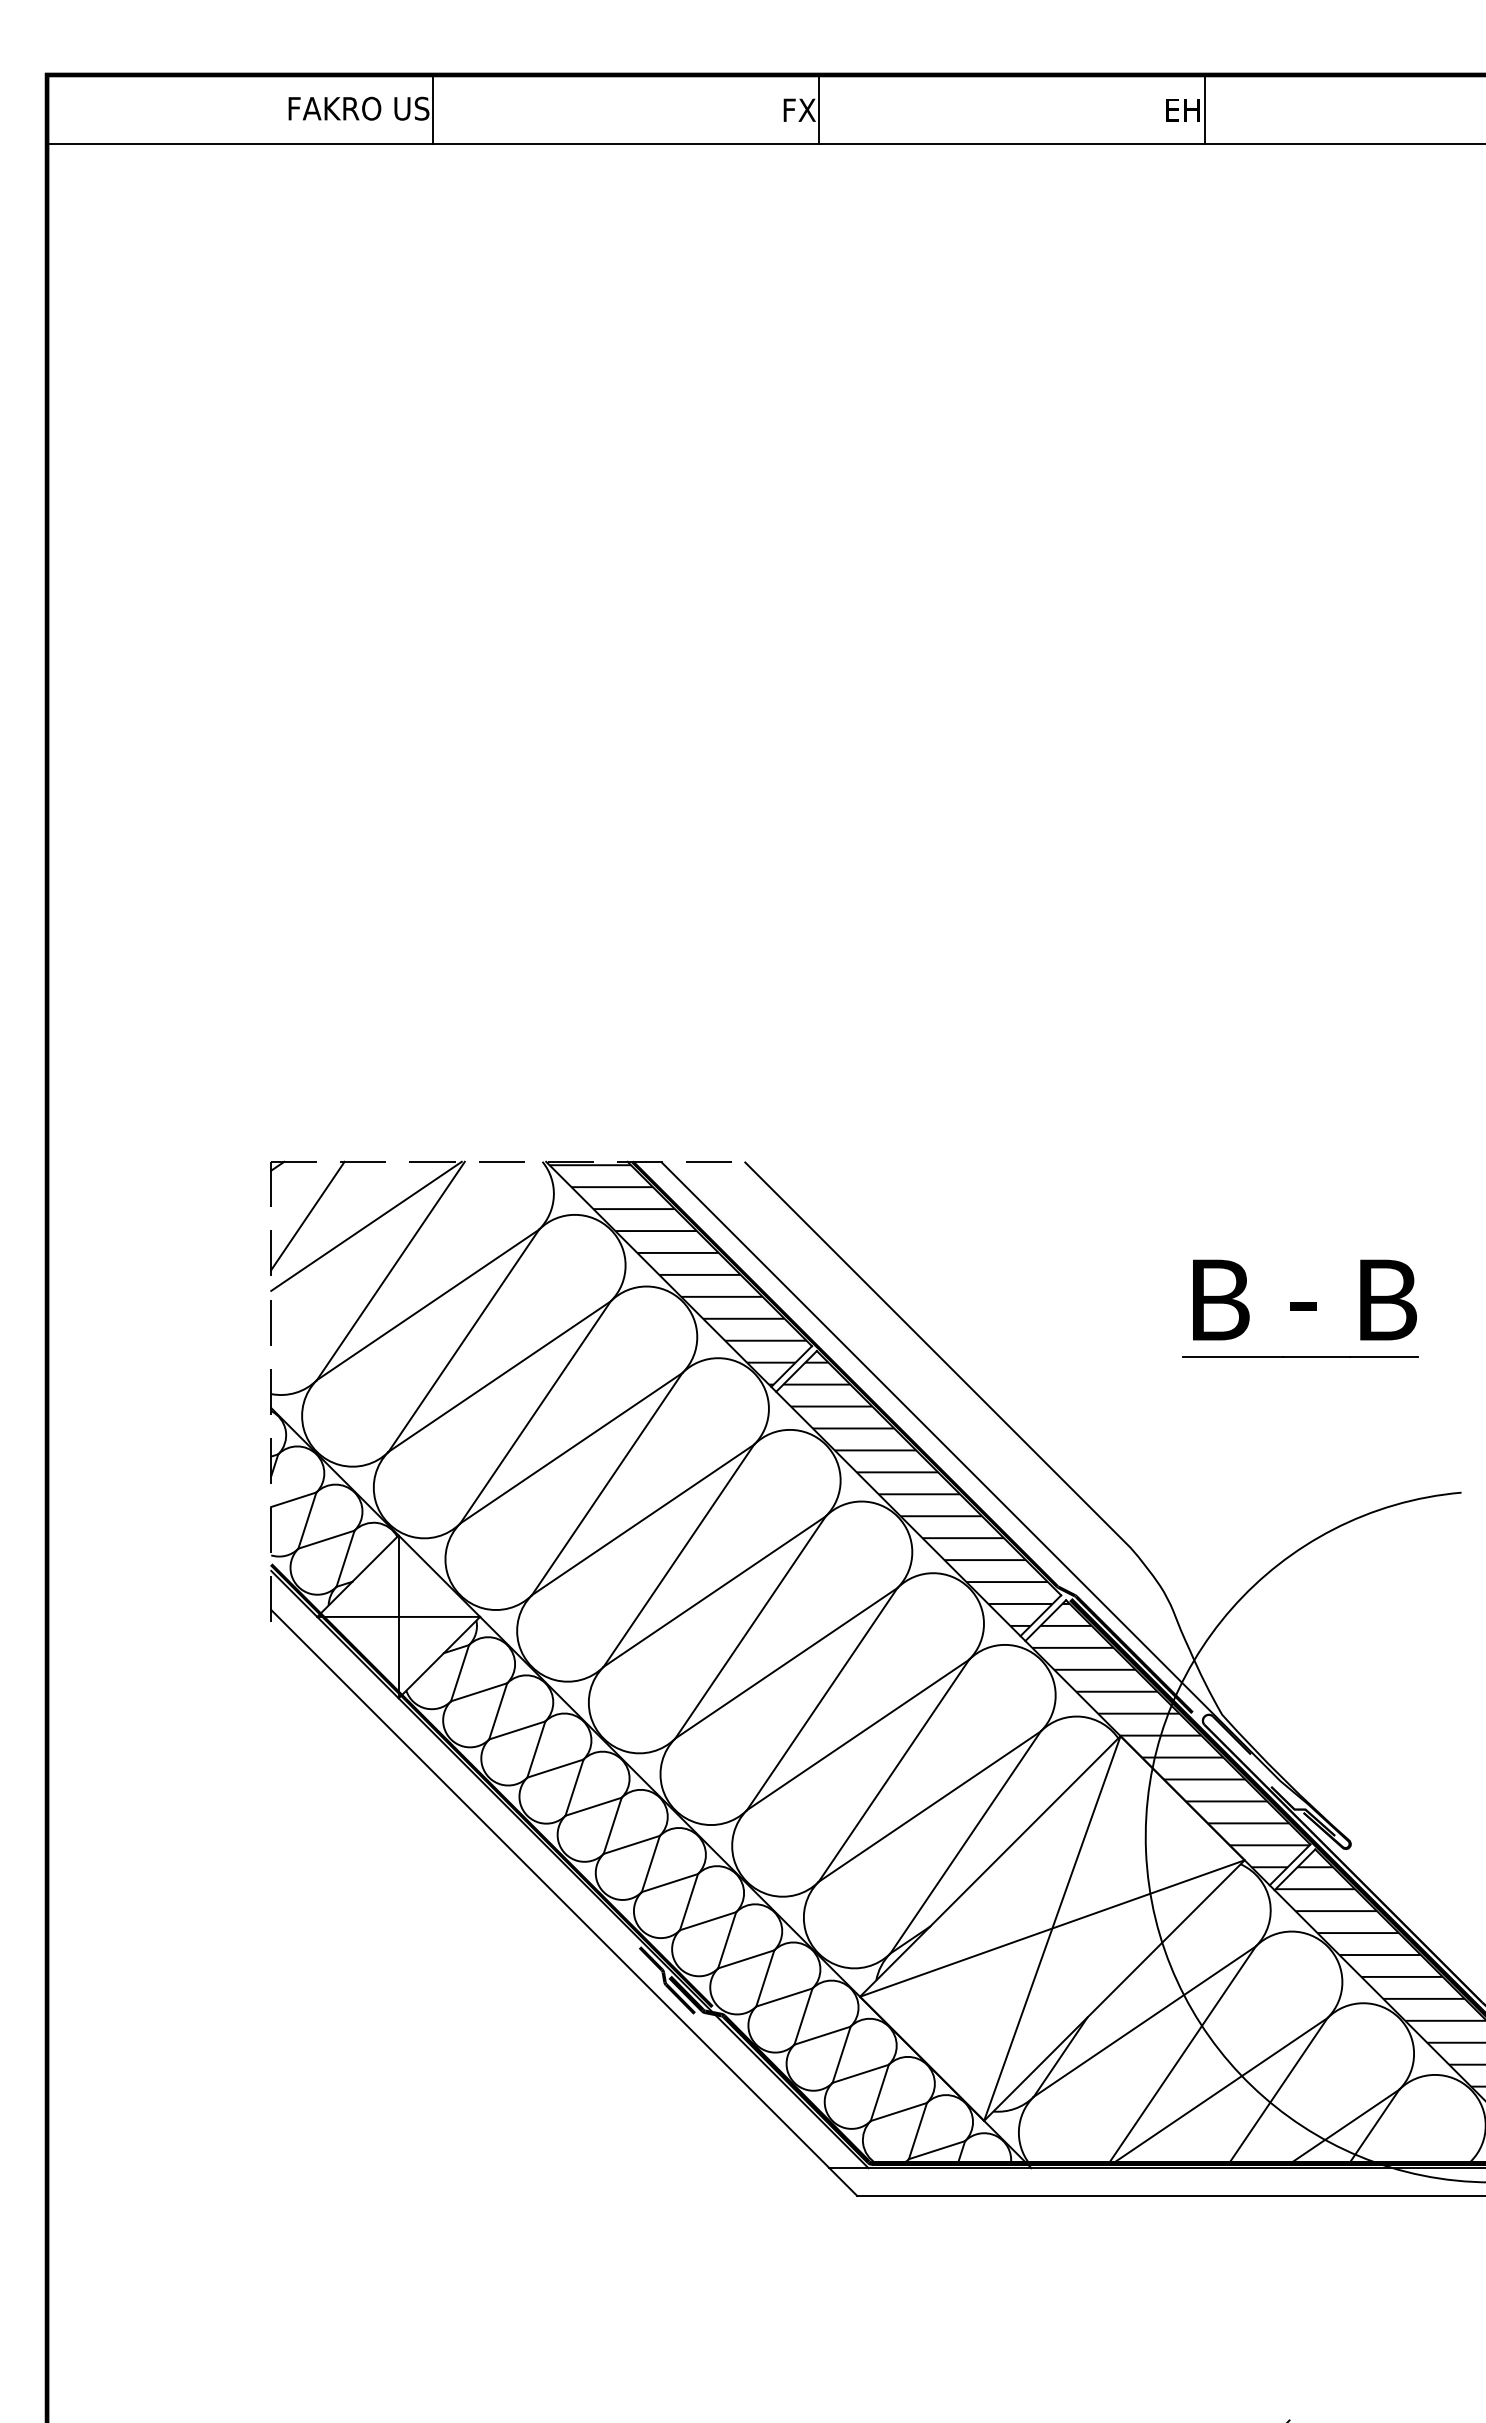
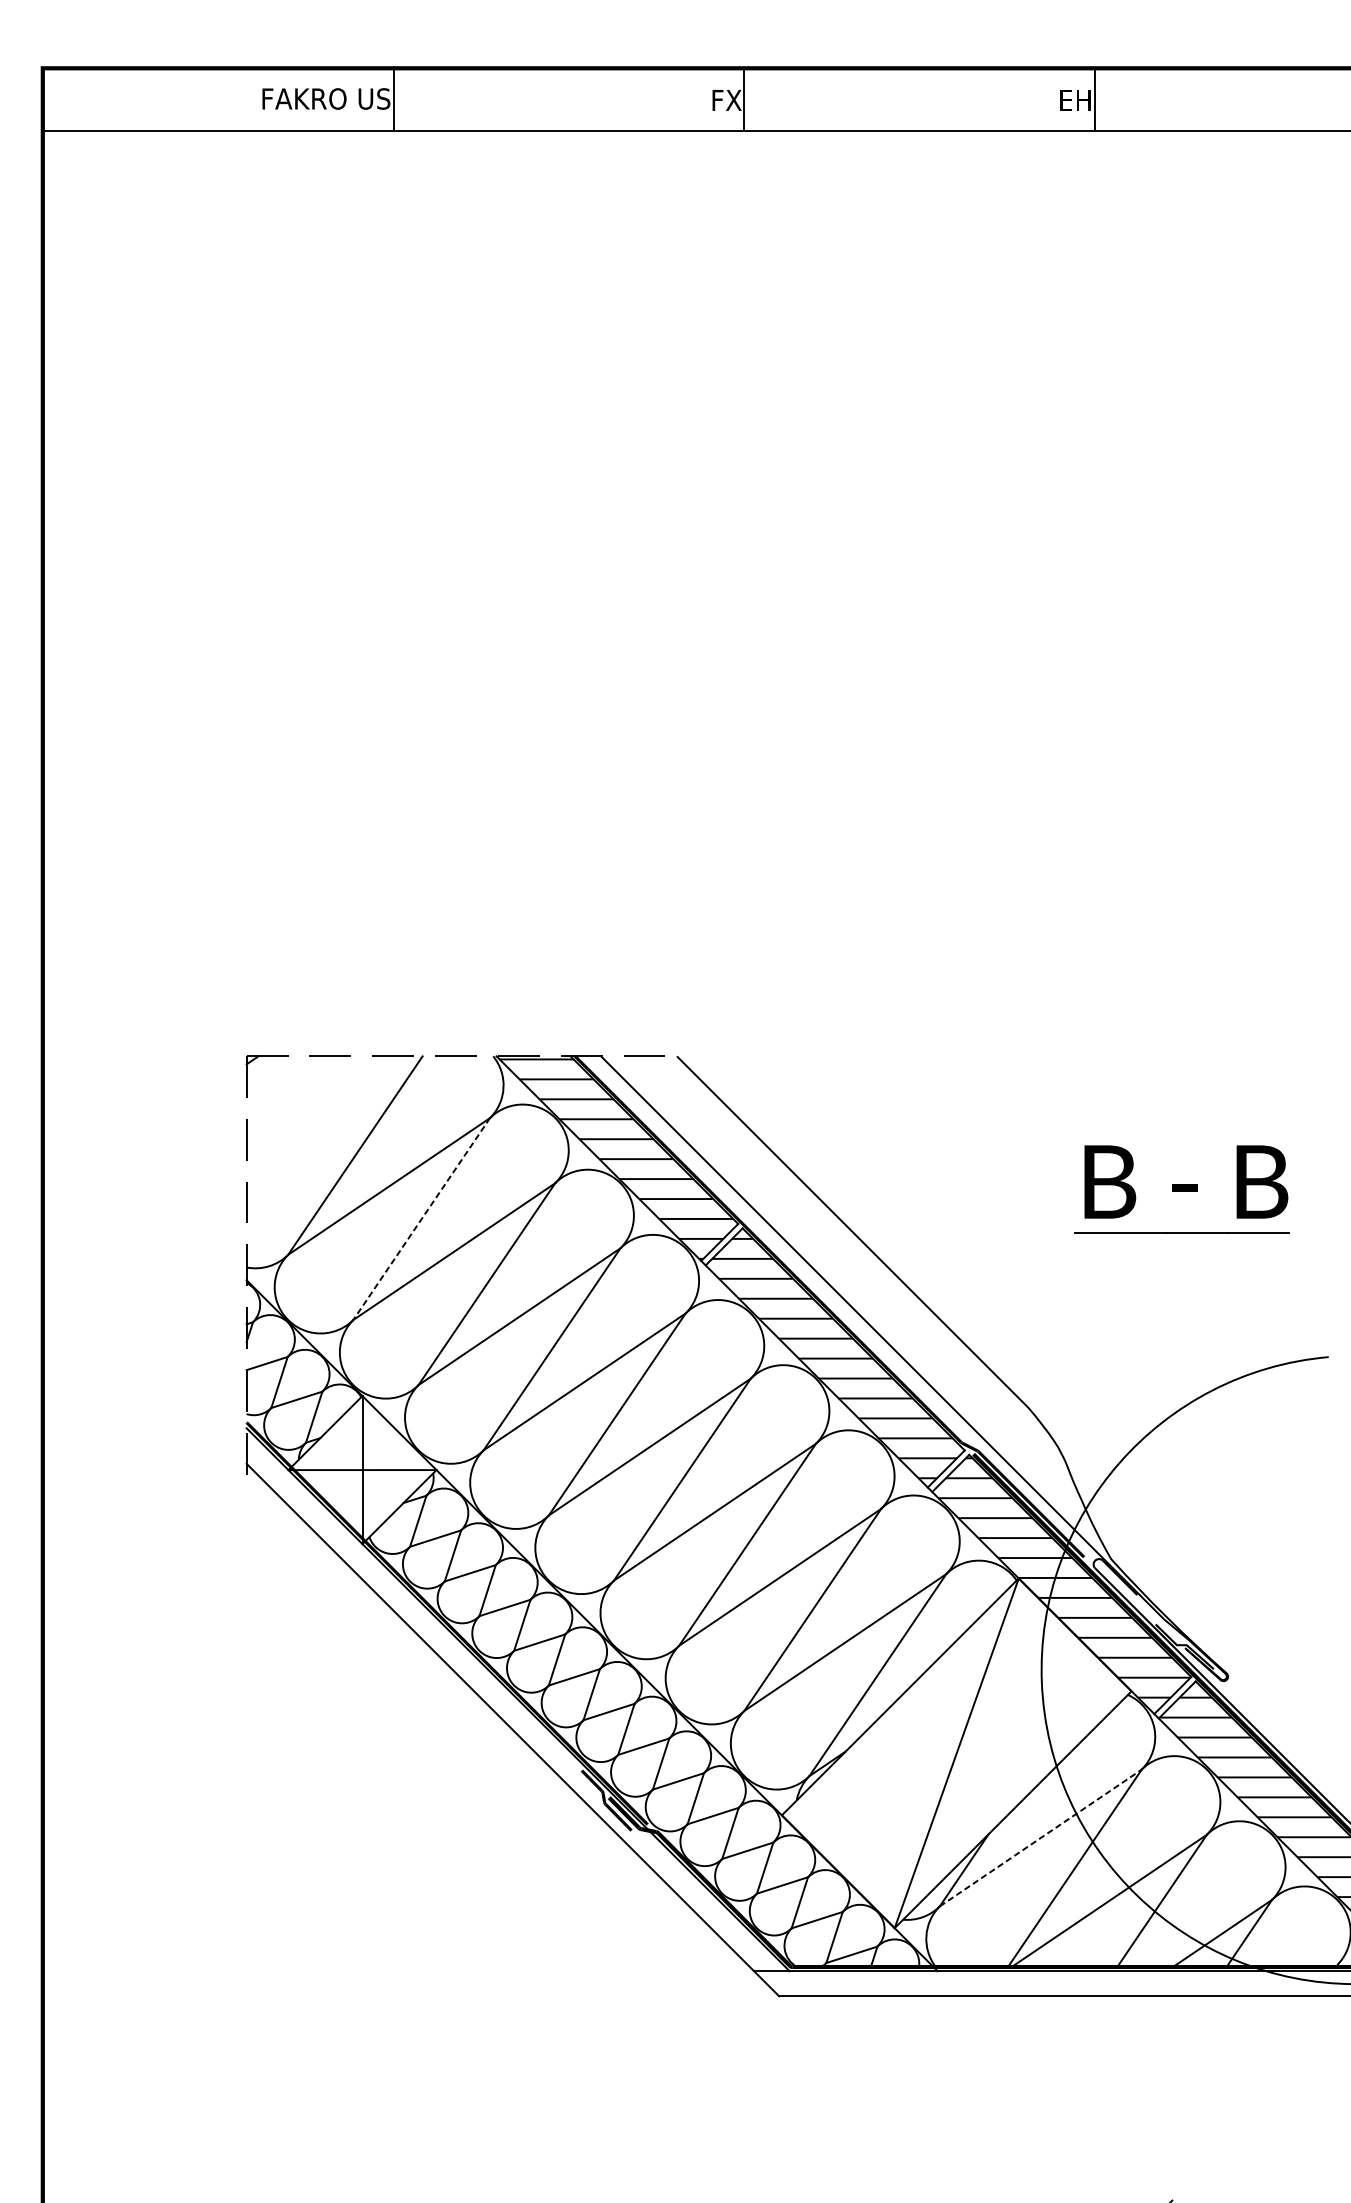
line: (307, 1215) -> (279, 1105), removed
line: (366, 1225) -> (333, 1114), removed
line: (463, 1341) -> (421, 1219), solid -> dashed
line: (1052, 1928) -> (956, 1753), removed
line: (1145, 2021) -> (1041, 1837), solid -> dashed

